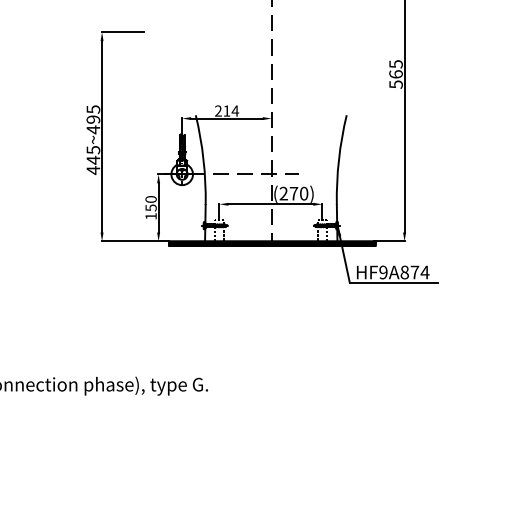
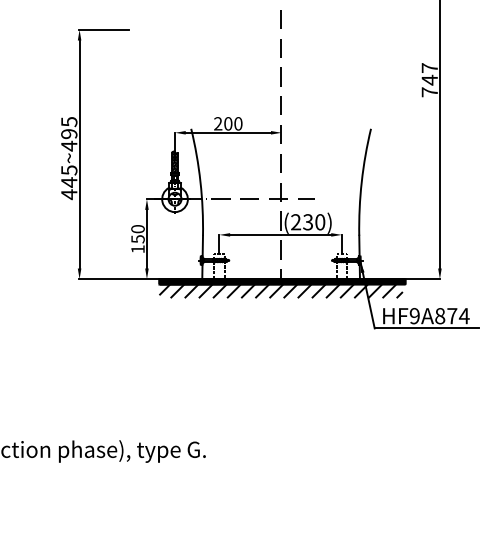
text: (395, 74) -> (429, 80), 565 -> 747
text: (231, 110) -> (233, 123), 214 -> 200
text: (293, 193) -> (307, 222), (270) -> (230)
hatch: (271, 251) -> (281, 291), added

